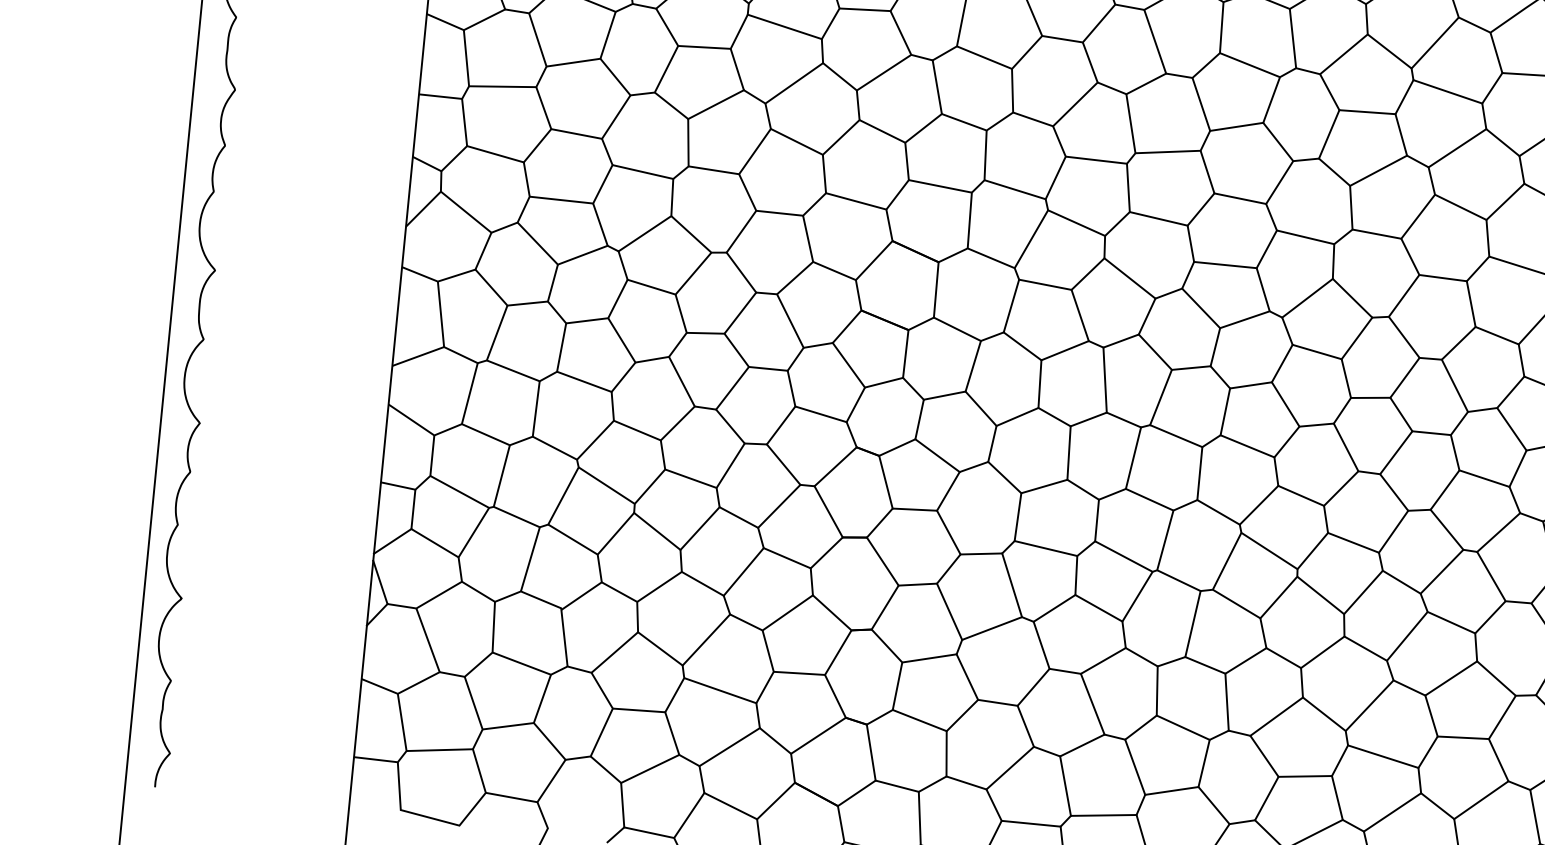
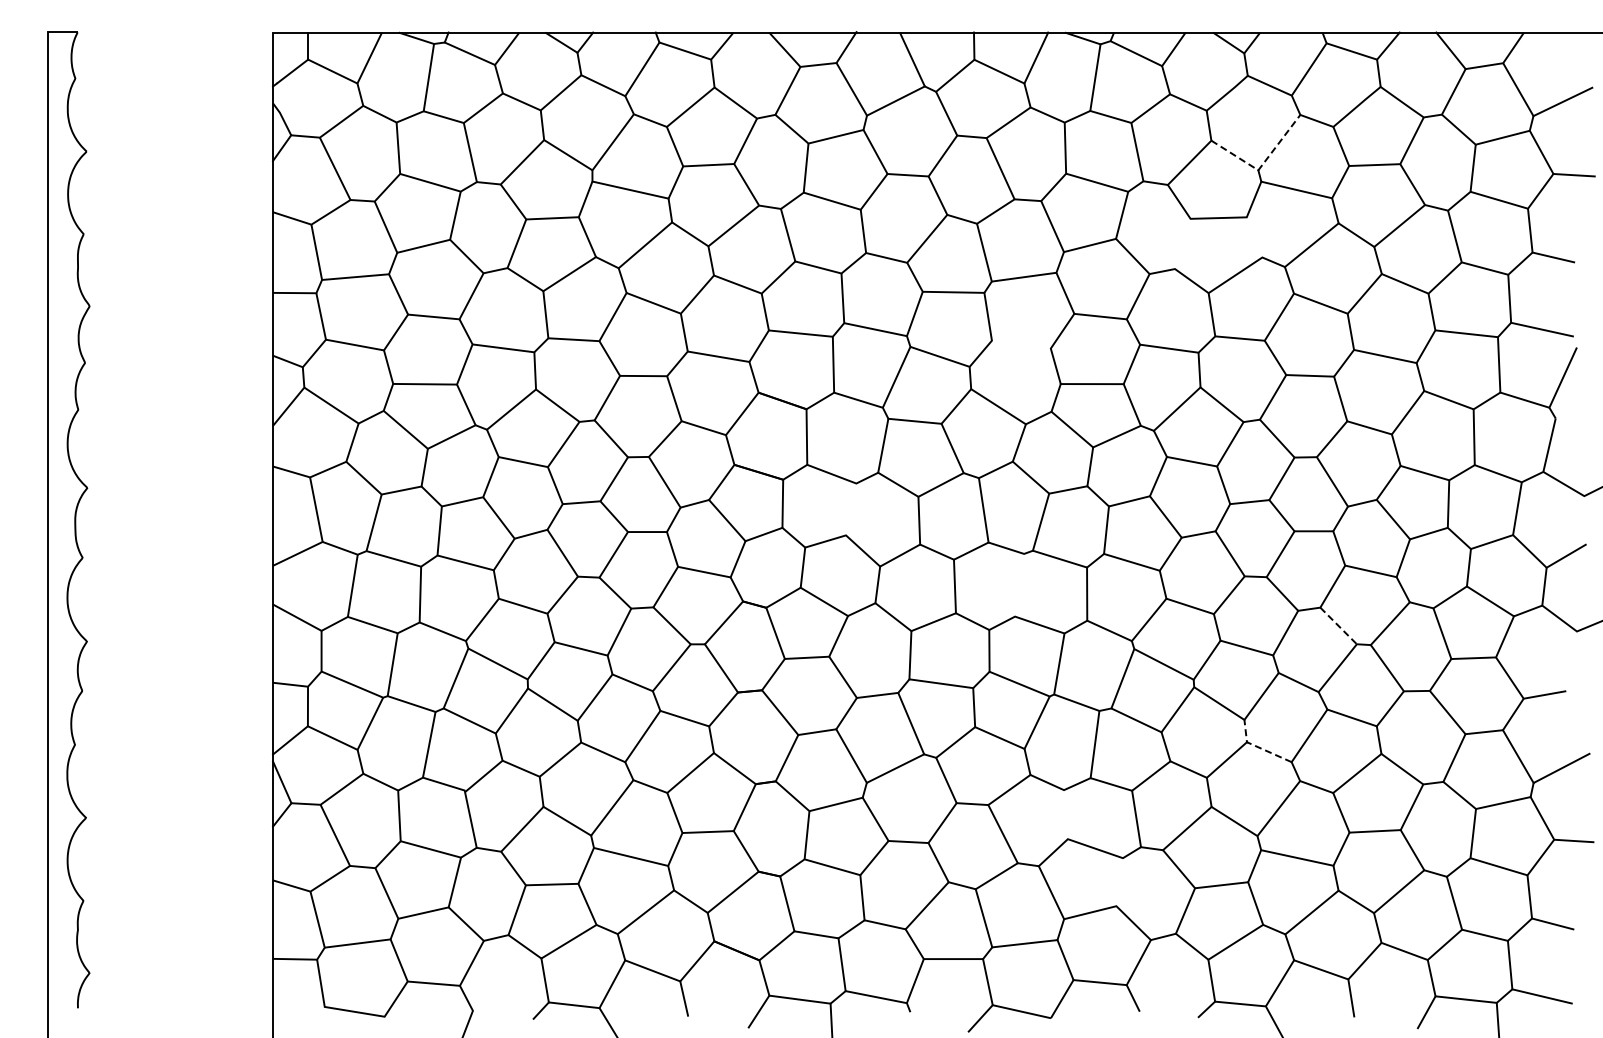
line: (1415, 64) -> (1261, 165), solid -> dashed
line: (1328, 133) -> (1182, 243), removed
line: (1401, 134) -> (1254, 237), removed
line: (1157, 218) -> (1020, 344), removed
line: (973, 366) -> (851, 509), removed
line: (1133, 457) -> (1019, 584), removed
line: (1446, 529) -> (1338, 625), solid -> dashed
line: (1354, 642) -> (1257, 747), solid -> dashed
line: (1156, 690) -> (1065, 814), removed
line: (1203, 763) -> (1119, 882), removed

